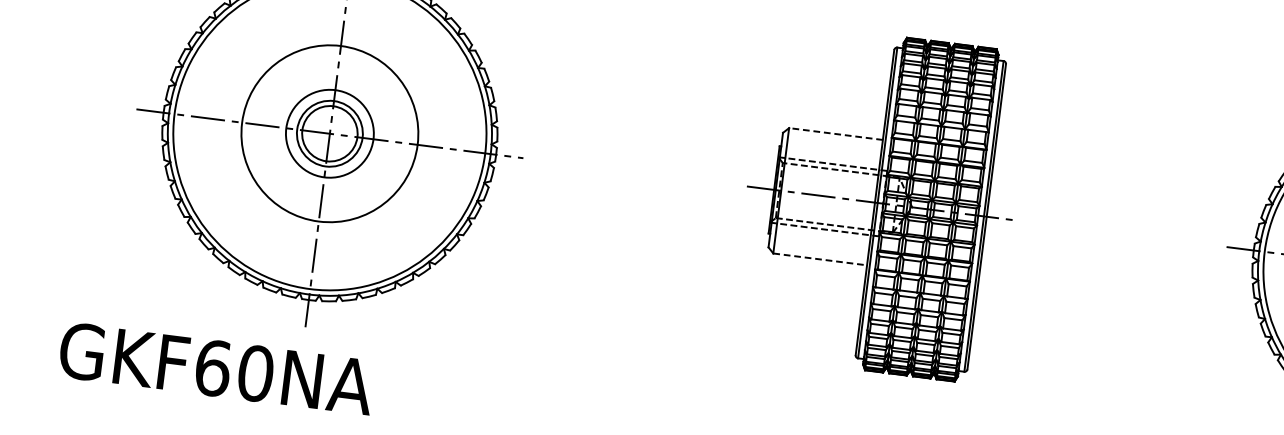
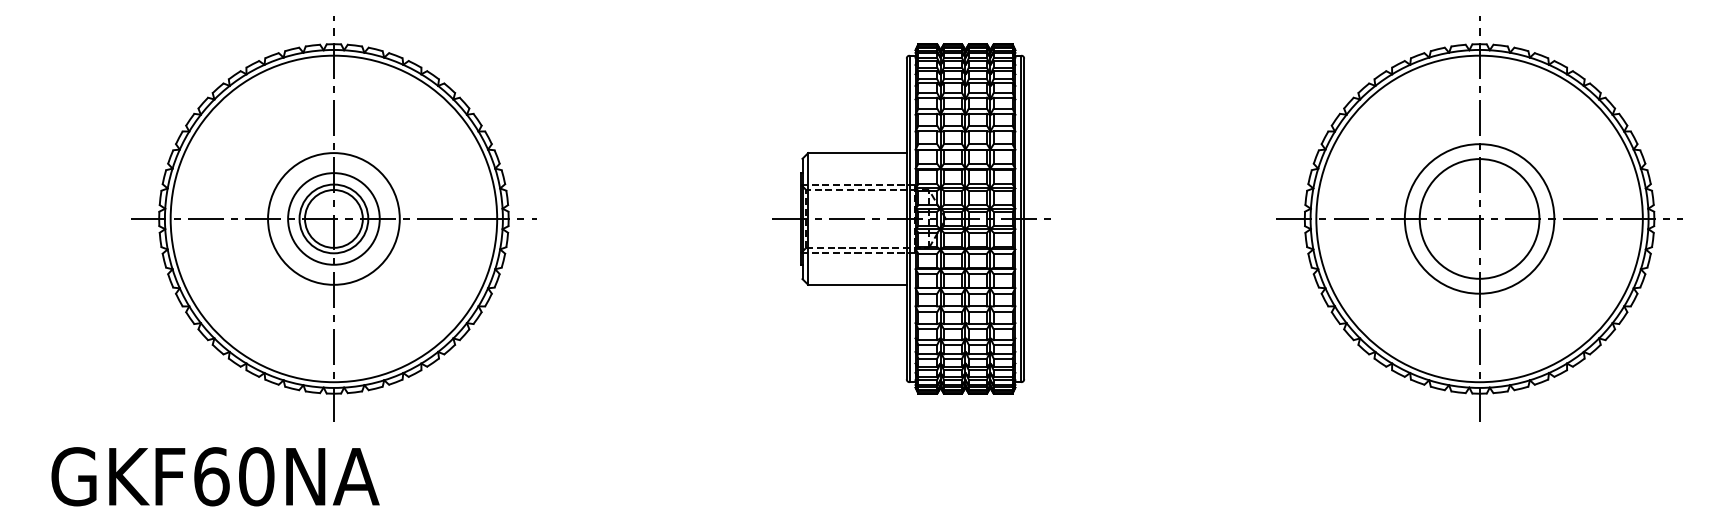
circle: (329, 133) -> (333, 218), size x0.71
line: (835, 134) -> (857, 153), dashed -> solid
line: (820, 259) -> (857, 284), dashed -> solid
text: (216, 368) -> (215, 476), moved

